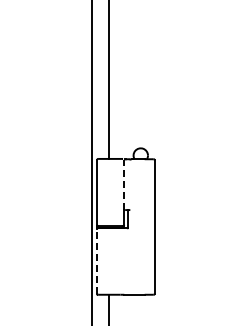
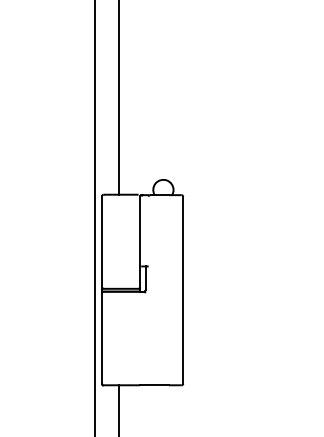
line: (124, 184) -> (140, 230), dashed -> solid
line: (97, 260) -> (102, 337), dashed -> solid

